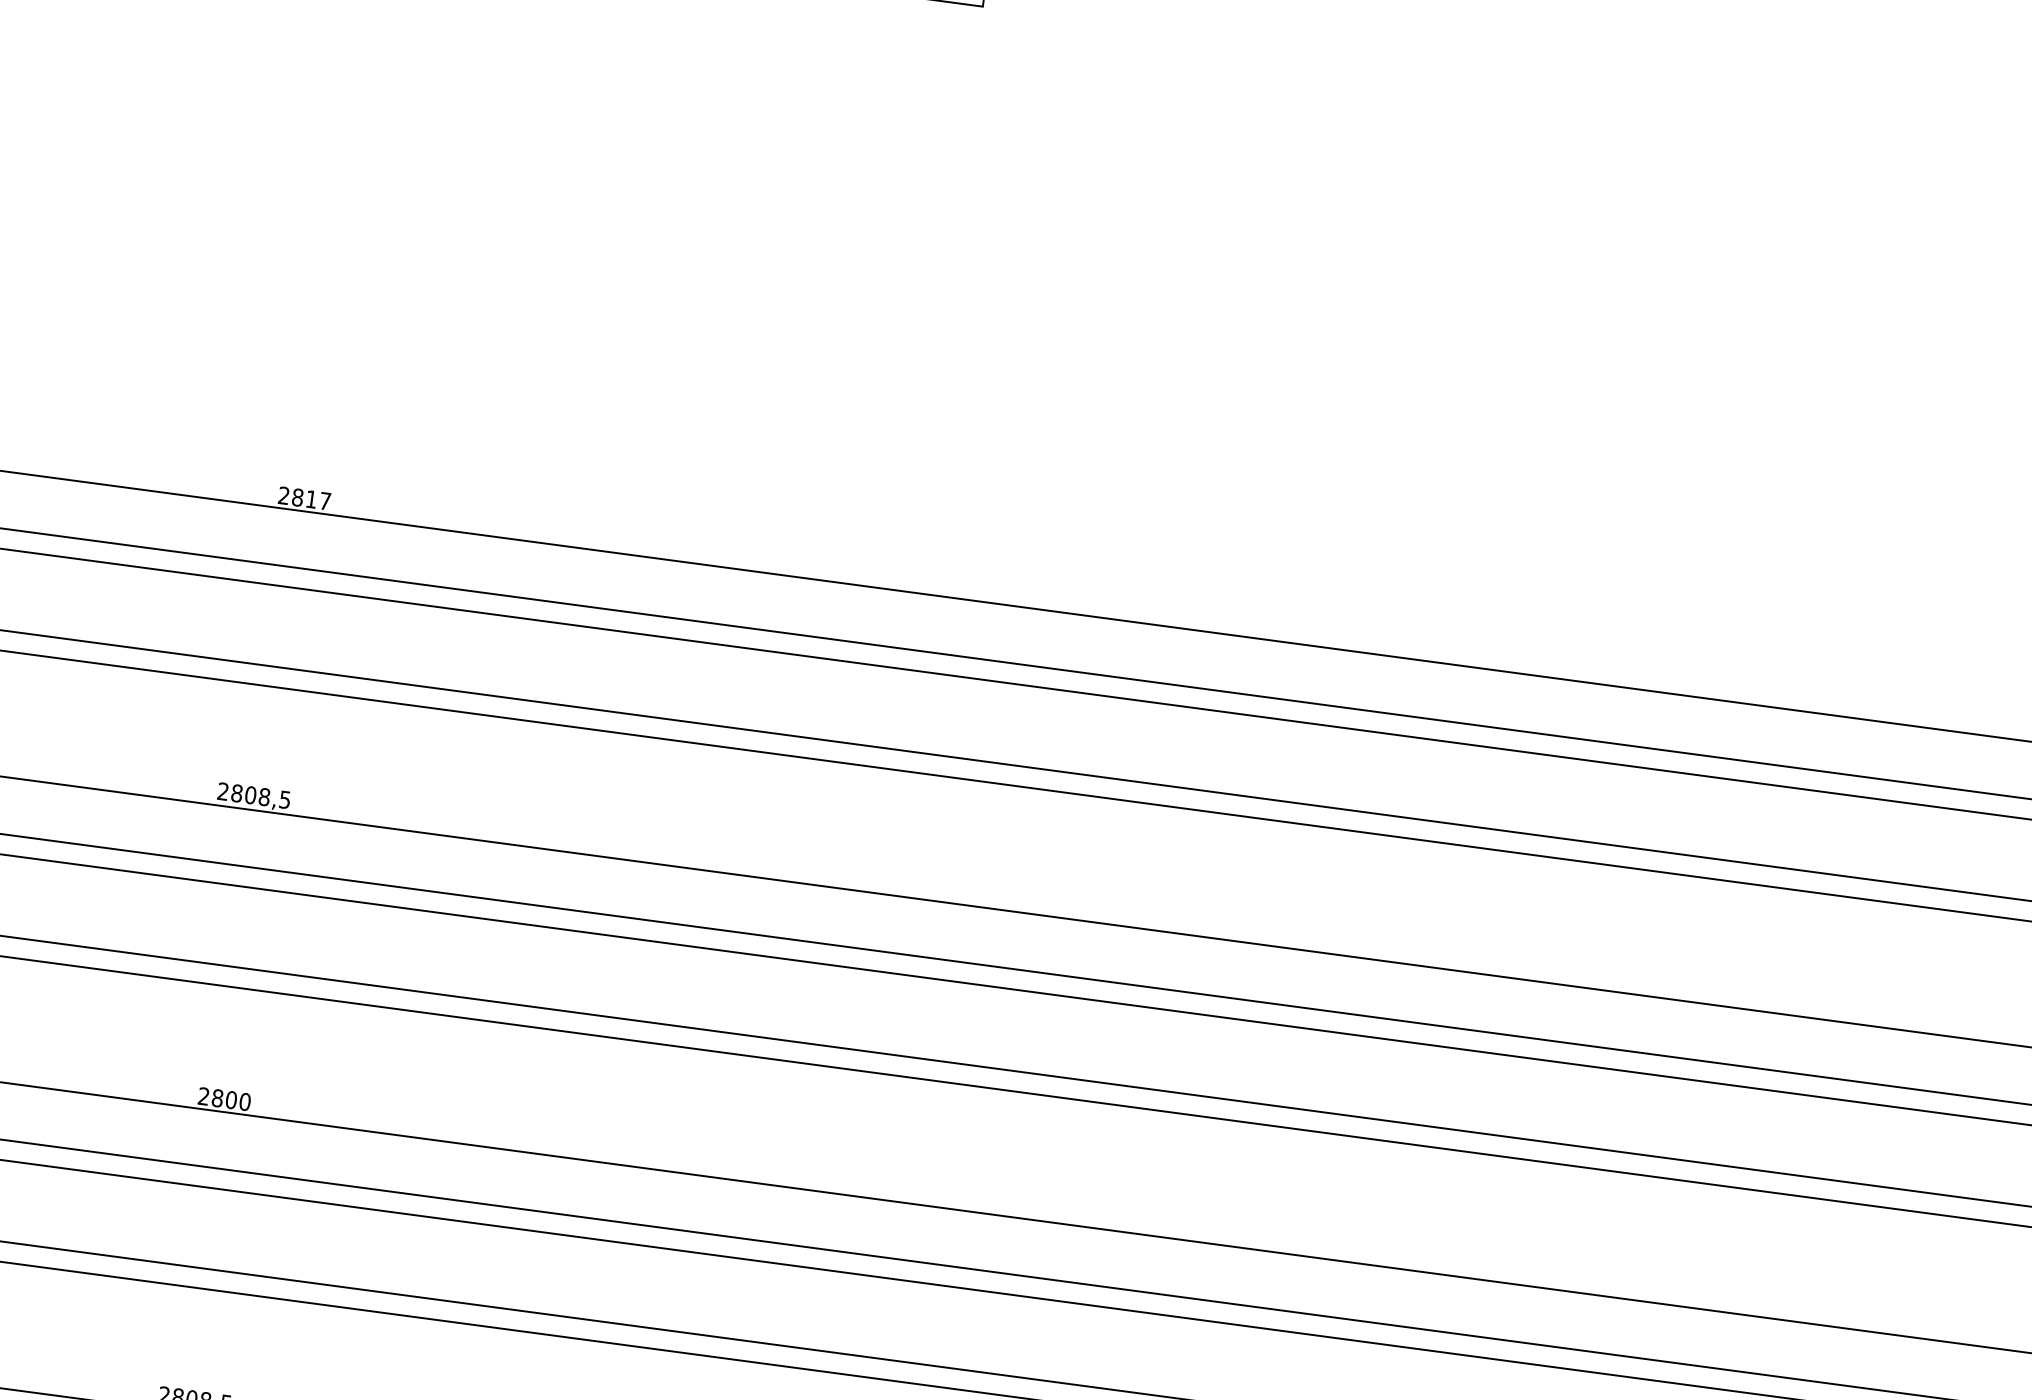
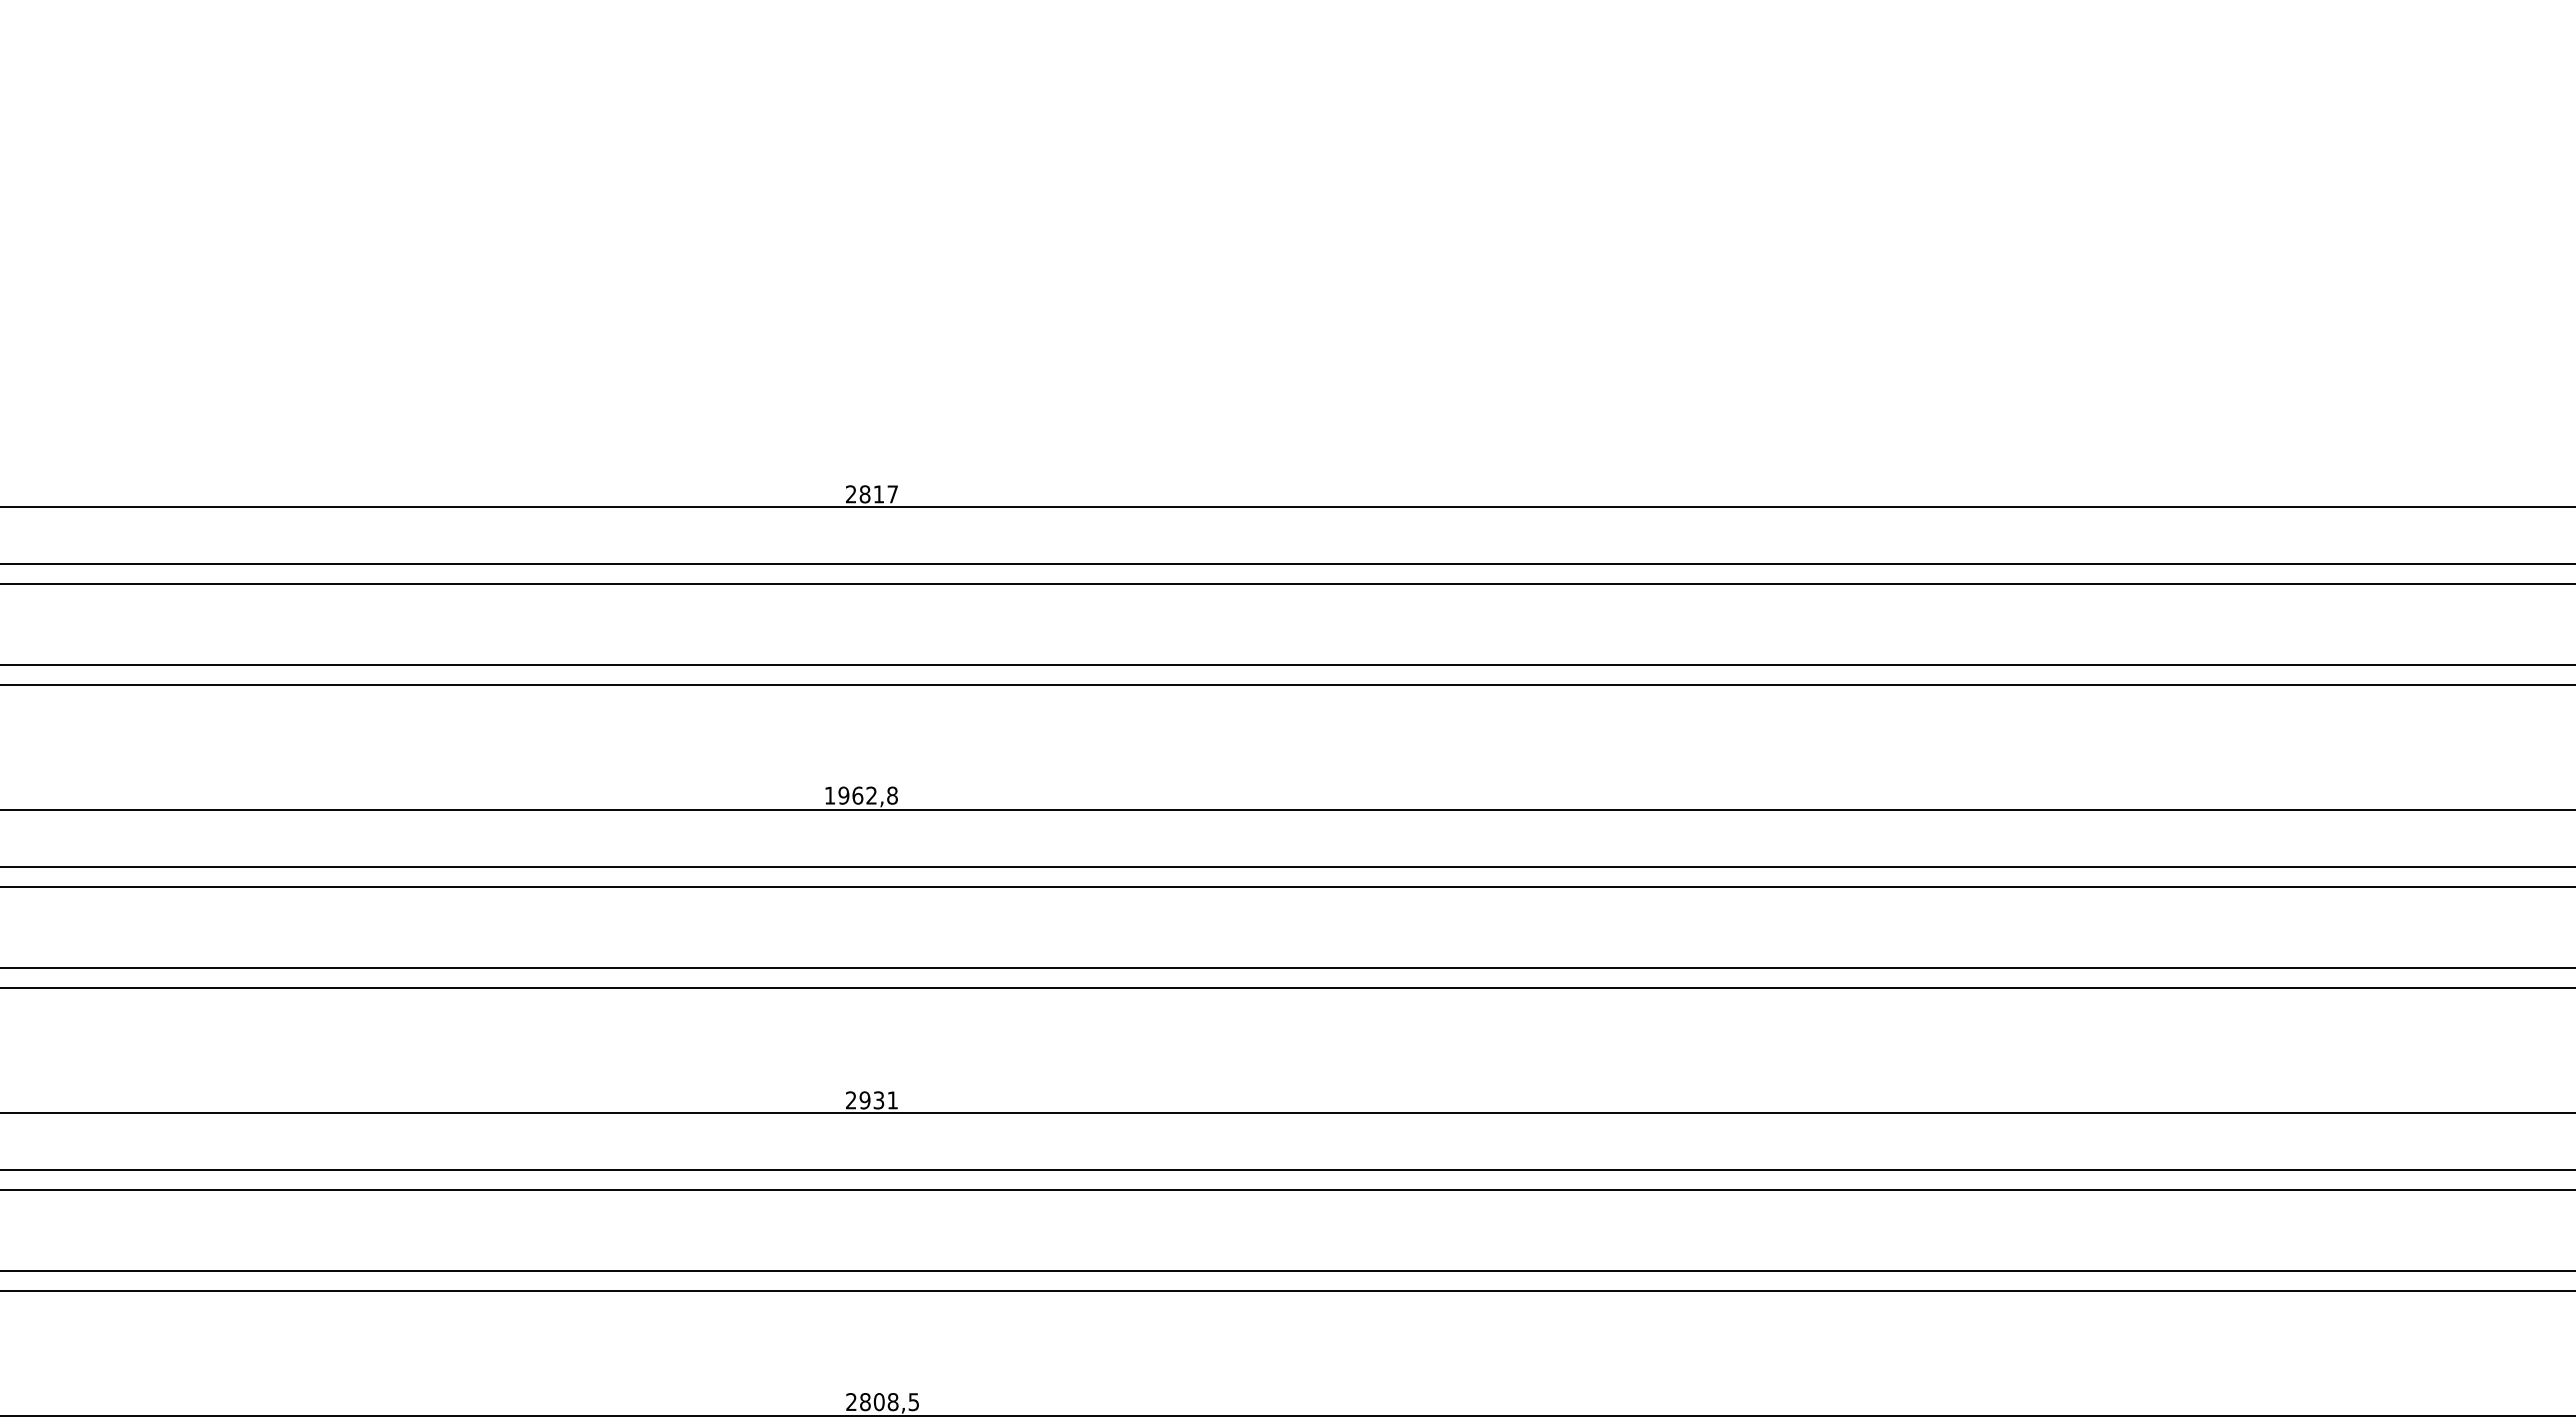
text: (253, 795) -> (860, 795), 2808,5 -> 1962,8
text: (230, 1100) -> (878, 1100), 2800 -> 2931

